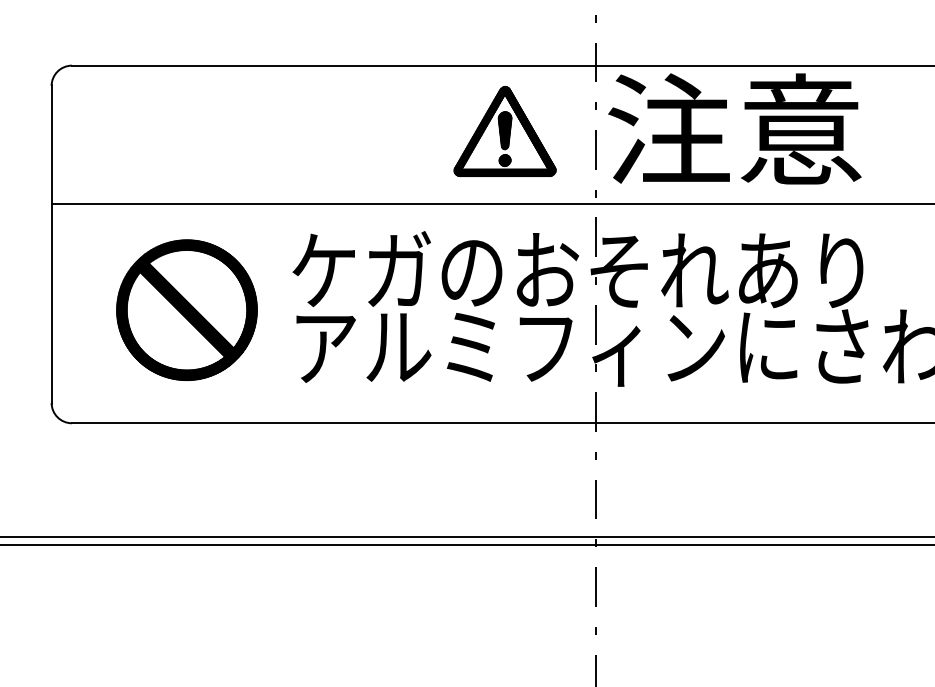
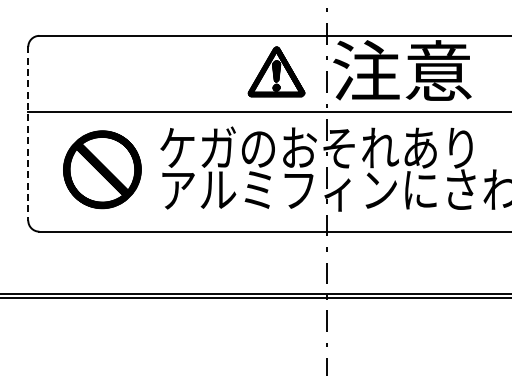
line: (52, 245) -> (28, 134), solid -> dashed

